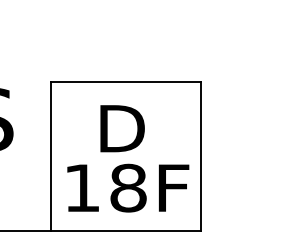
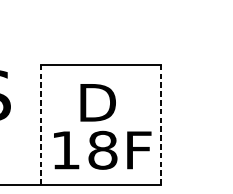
line: (51, 156) -> (41, 125), solid -> dashed
line: (200, 156) -> (160, 125), solid -> dashed

